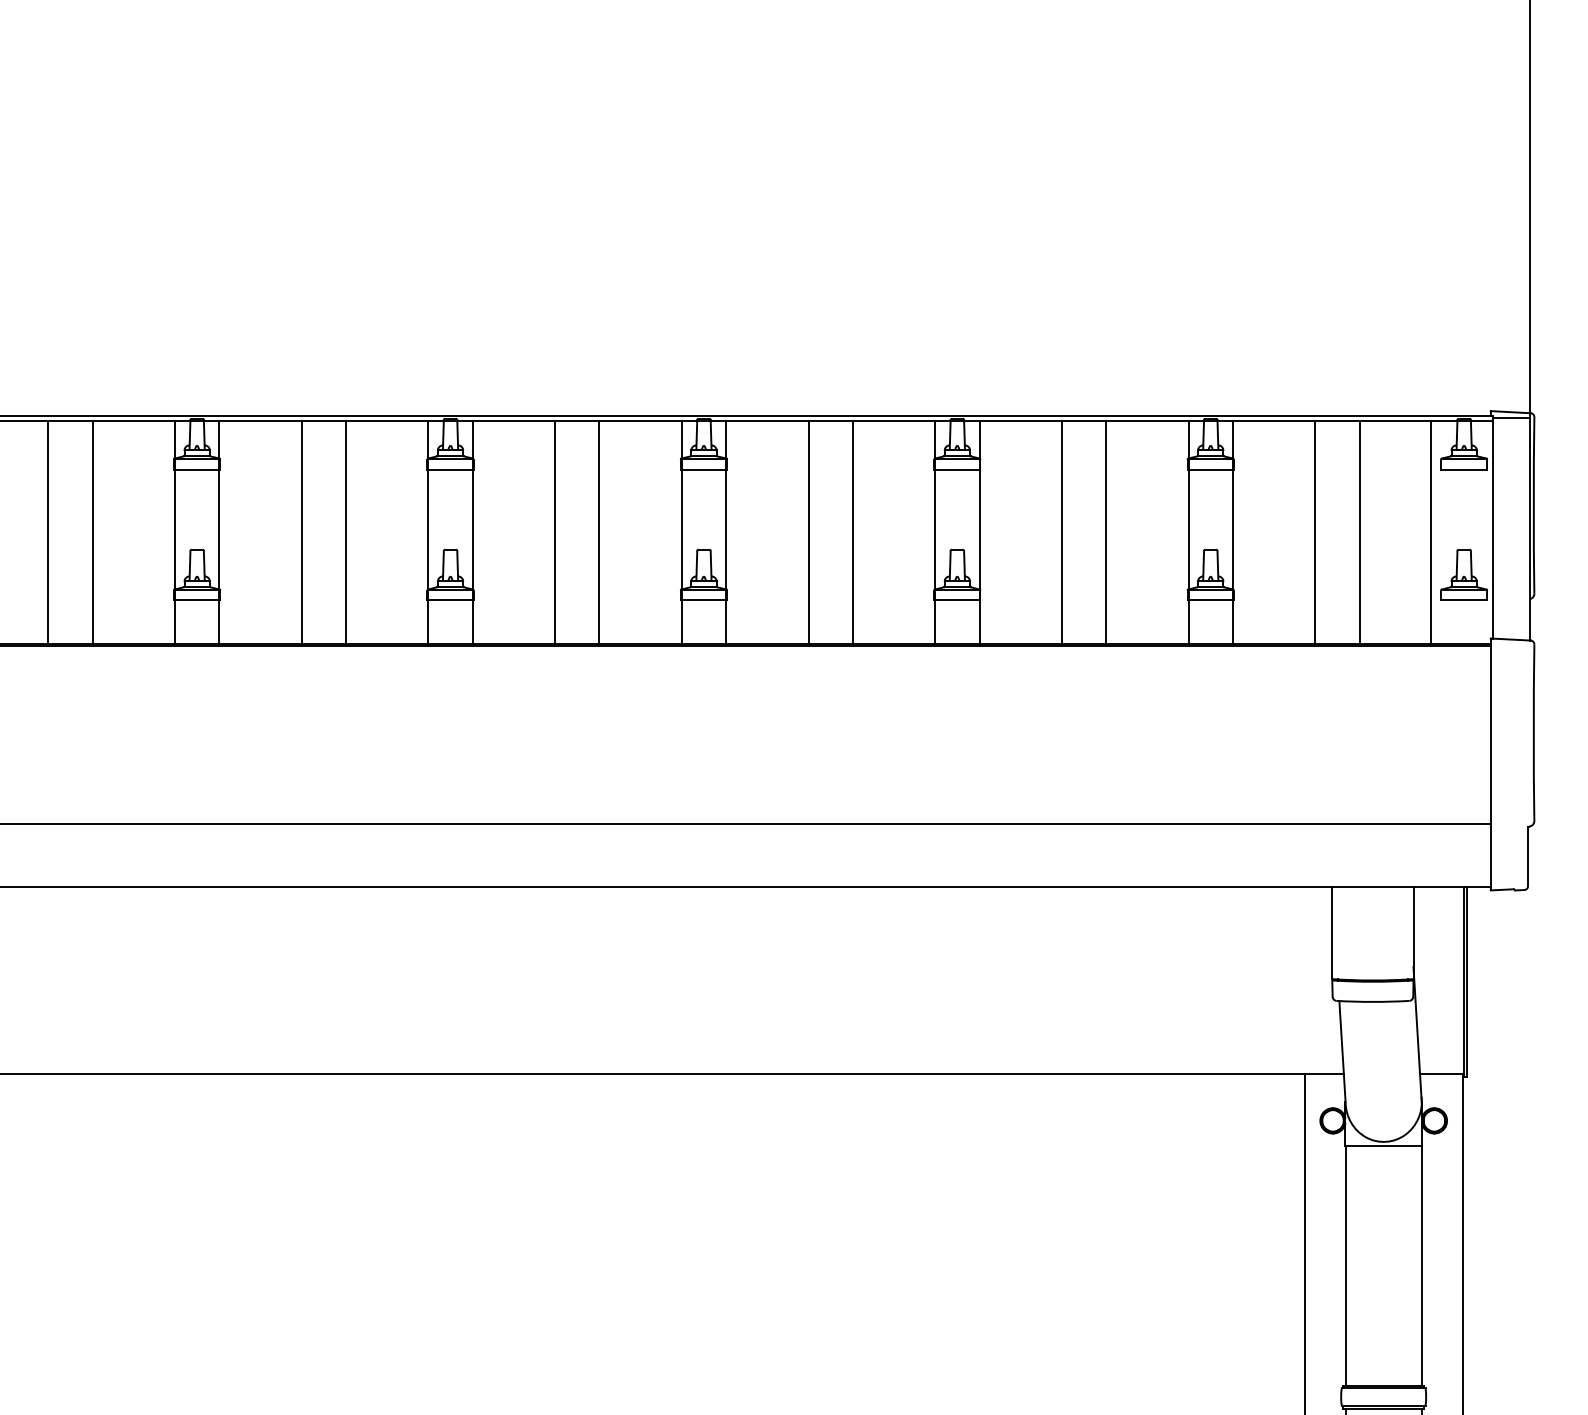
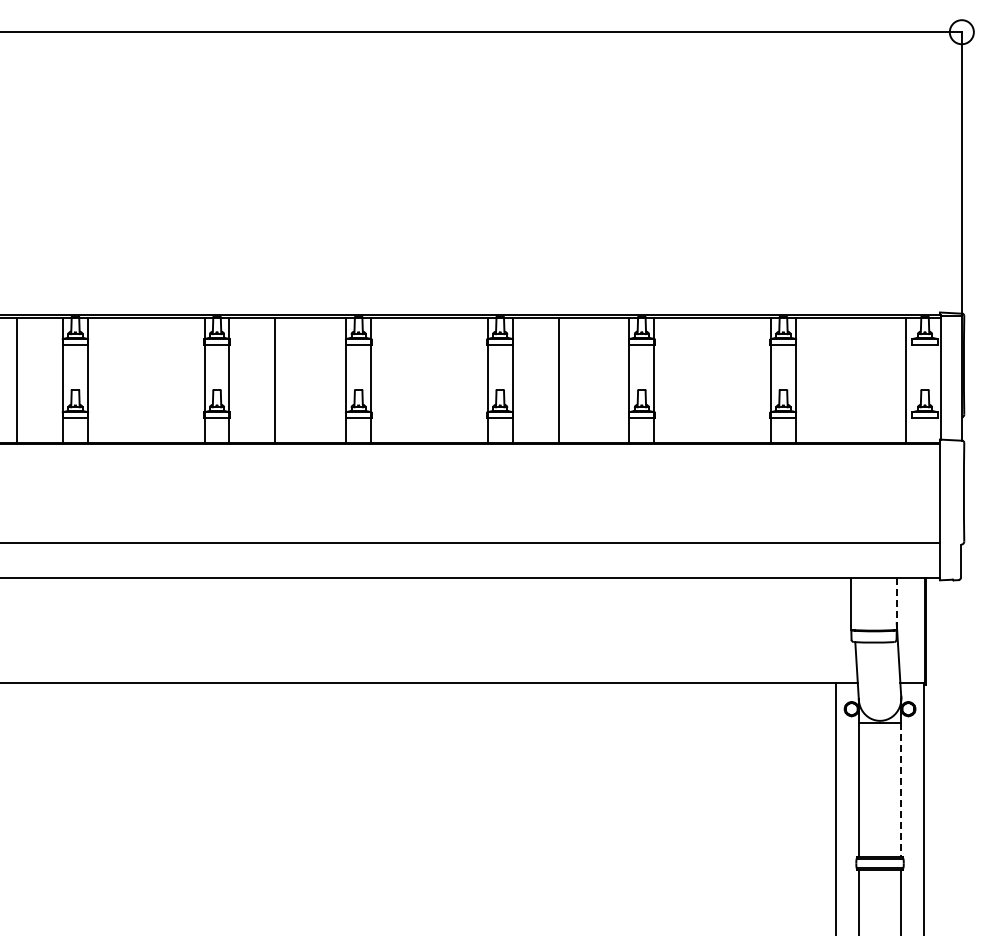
line: (47, 530) -> (133, 379), removed
line: (92, 530) -> (158, 379), removed
line: (346, 530) -> (300, 379), removed
line: (555, 530) -> (417, 379), removed
line: (598, 530) -> (441, 379), removed
line: (852, 530) -> (583, 379), removed
line: (1062, 530) -> (700, 379), removed
line: (1107, 530) -> (725, 379), removed
line: (1314, 530) -> (841, 379), removed
line: (1359, 530) -> (866, 379), removed
line: (1413, 933) -> (896, 604), solid -> dashed
line: (1422, 1266) -> (901, 790), solid -> dashed

